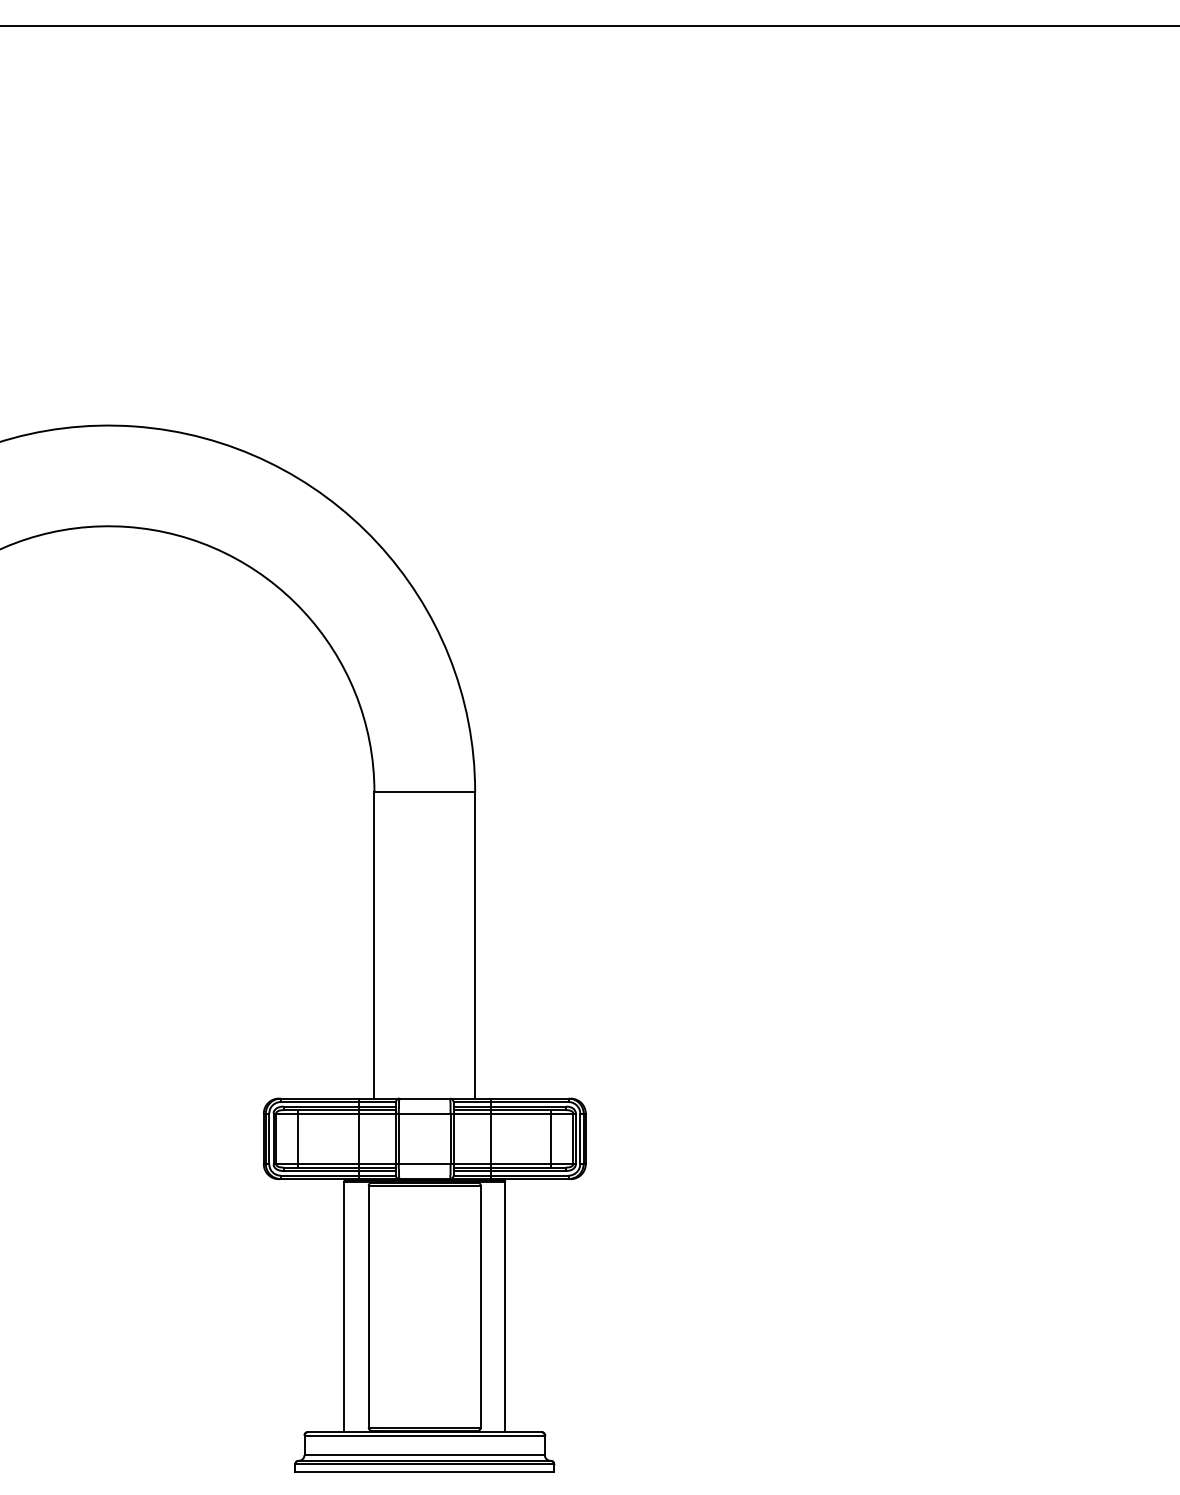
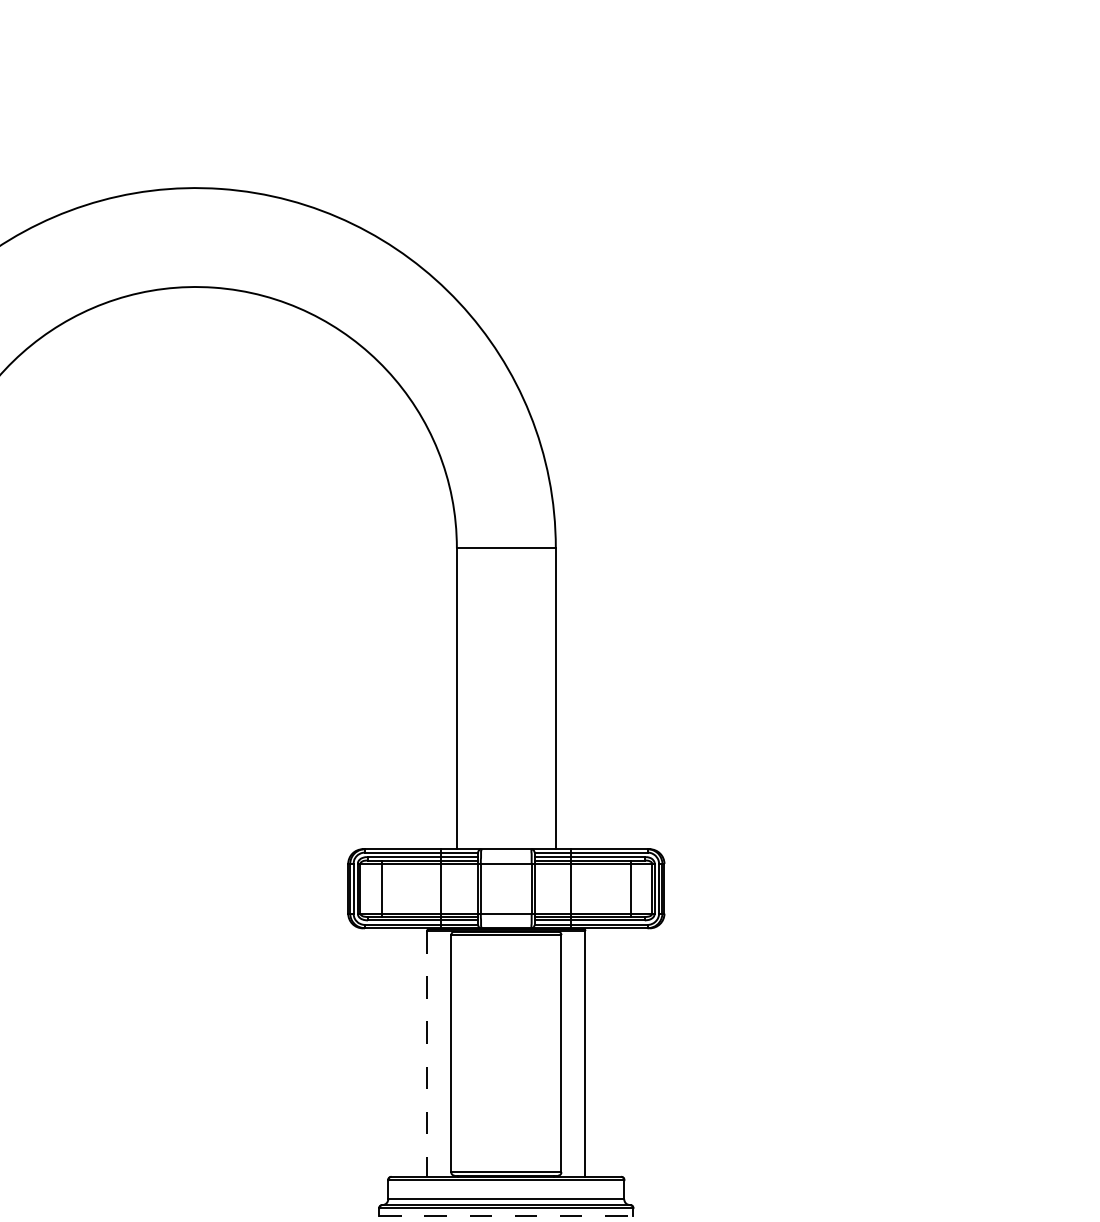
line: (344, 1307) -> (427, 1054), solid -> dashed
line: (425, 1472) -> (507, 1216), solid -> dashed

